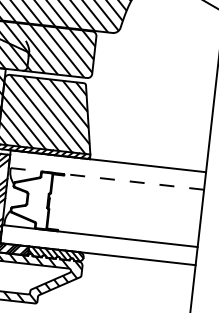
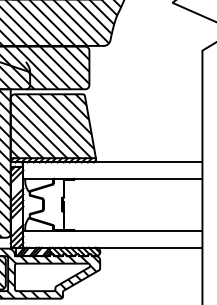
line: (105, 178) -> (112, 178), dashed -> solid

